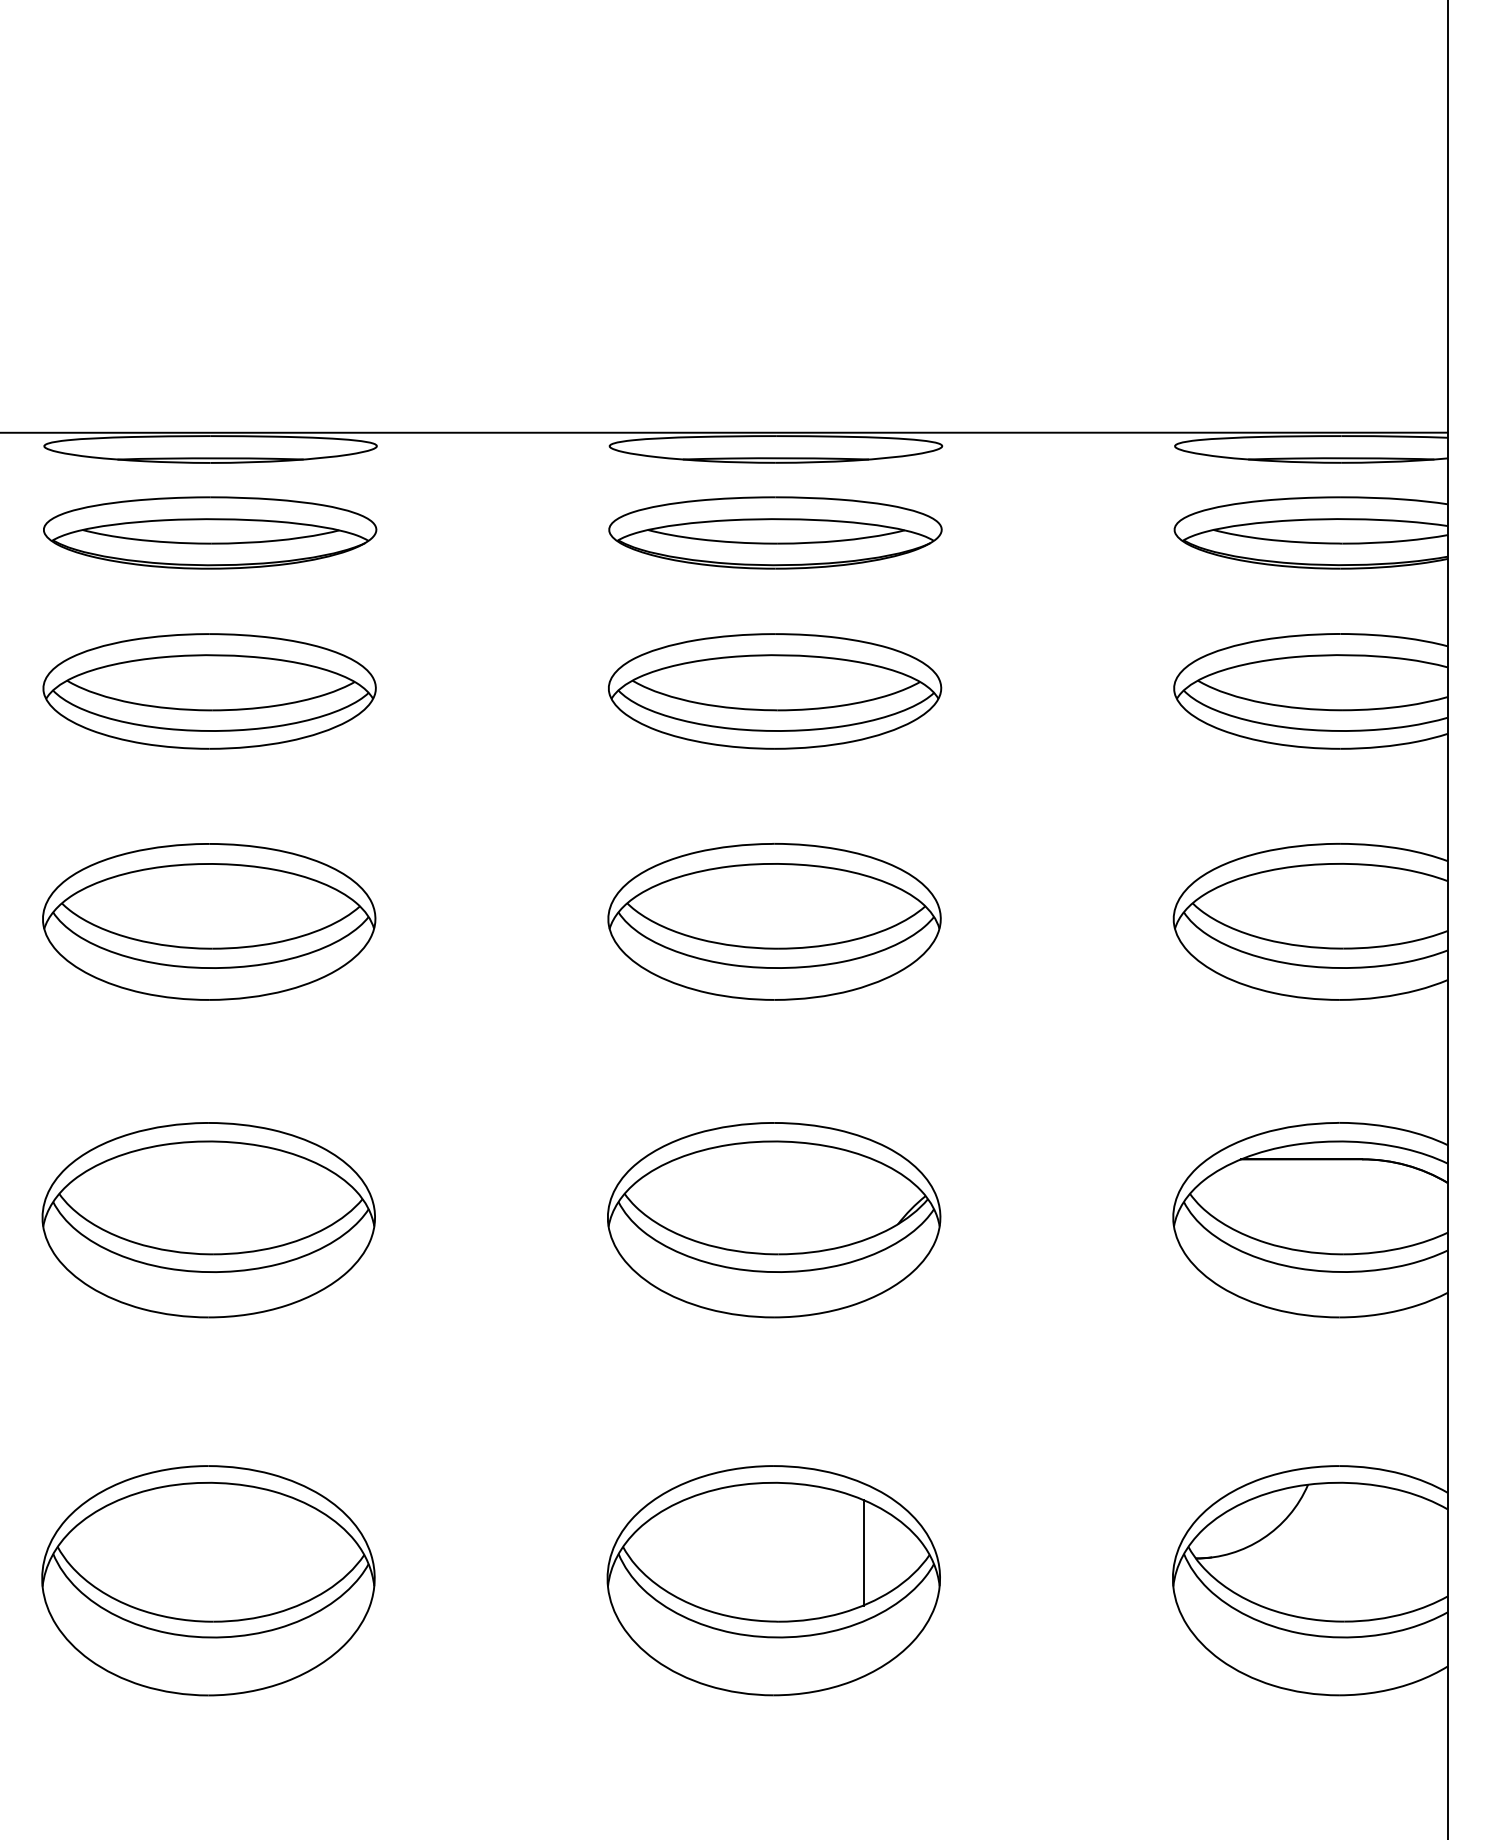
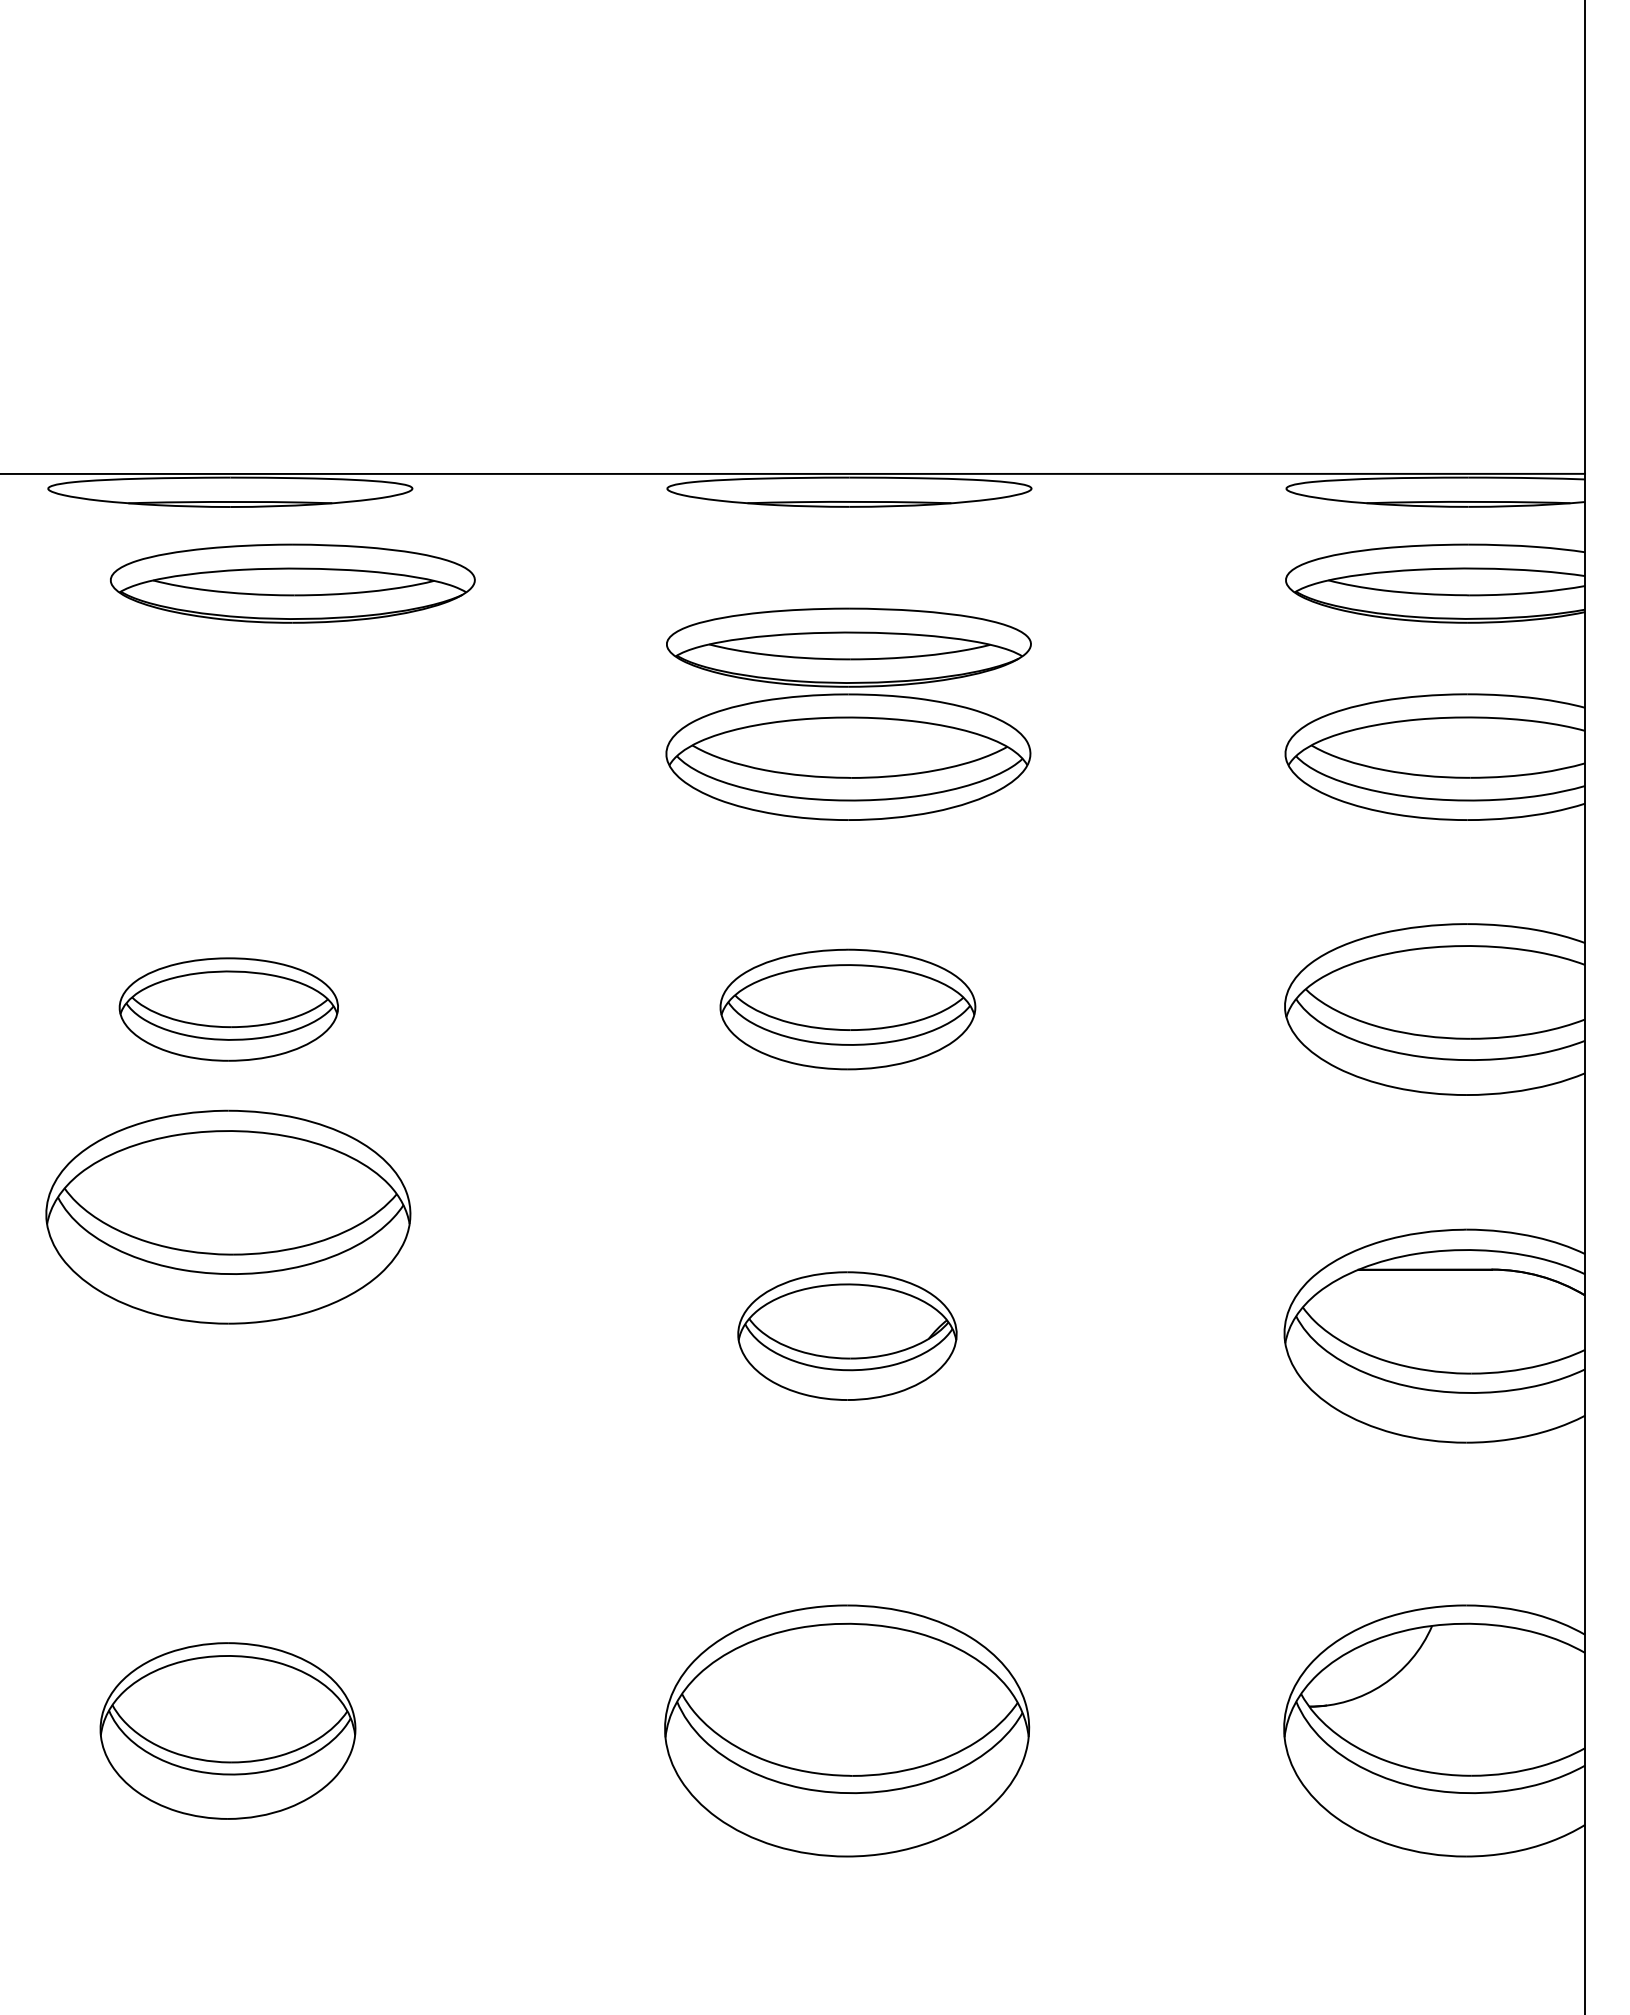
part: (209, 532) -> (292, 583), moved
part: (775, 532) -> (848, 647), moved
part: (209, 690) -> (229, 756), removed
part: (208, 921) -> (228, 1009), size x0.6
part: (774, 921) -> (847, 1009), size x0.7
part: (208, 1219) -> (228, 1216), moved
part: (774, 1219) -> (847, 1335), size x0.6
line: (863, 1552) -> (945, 1700), removed
part: (207, 1580) -> (227, 1730), size x0.7

